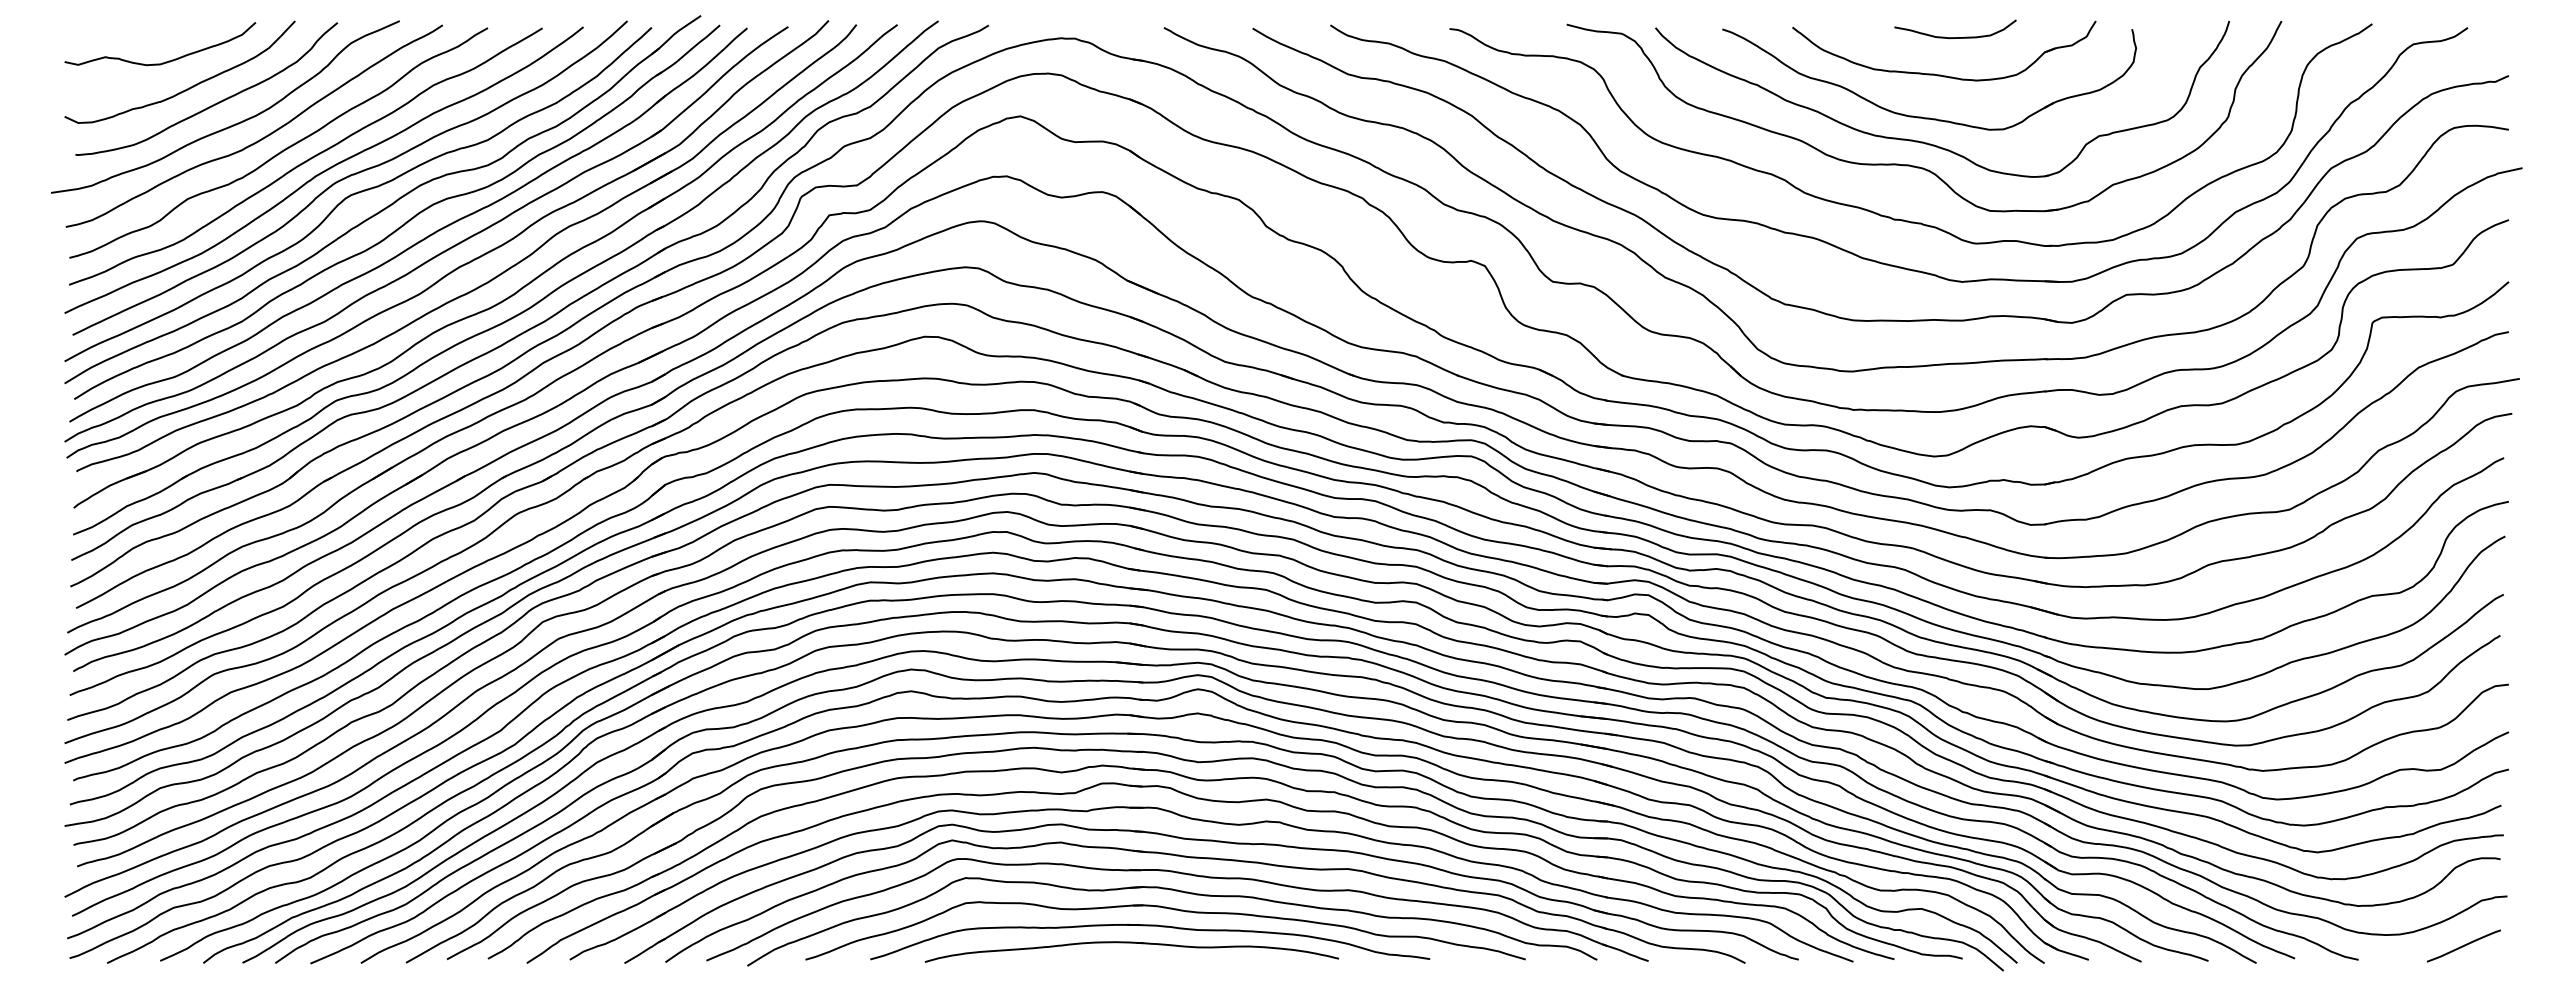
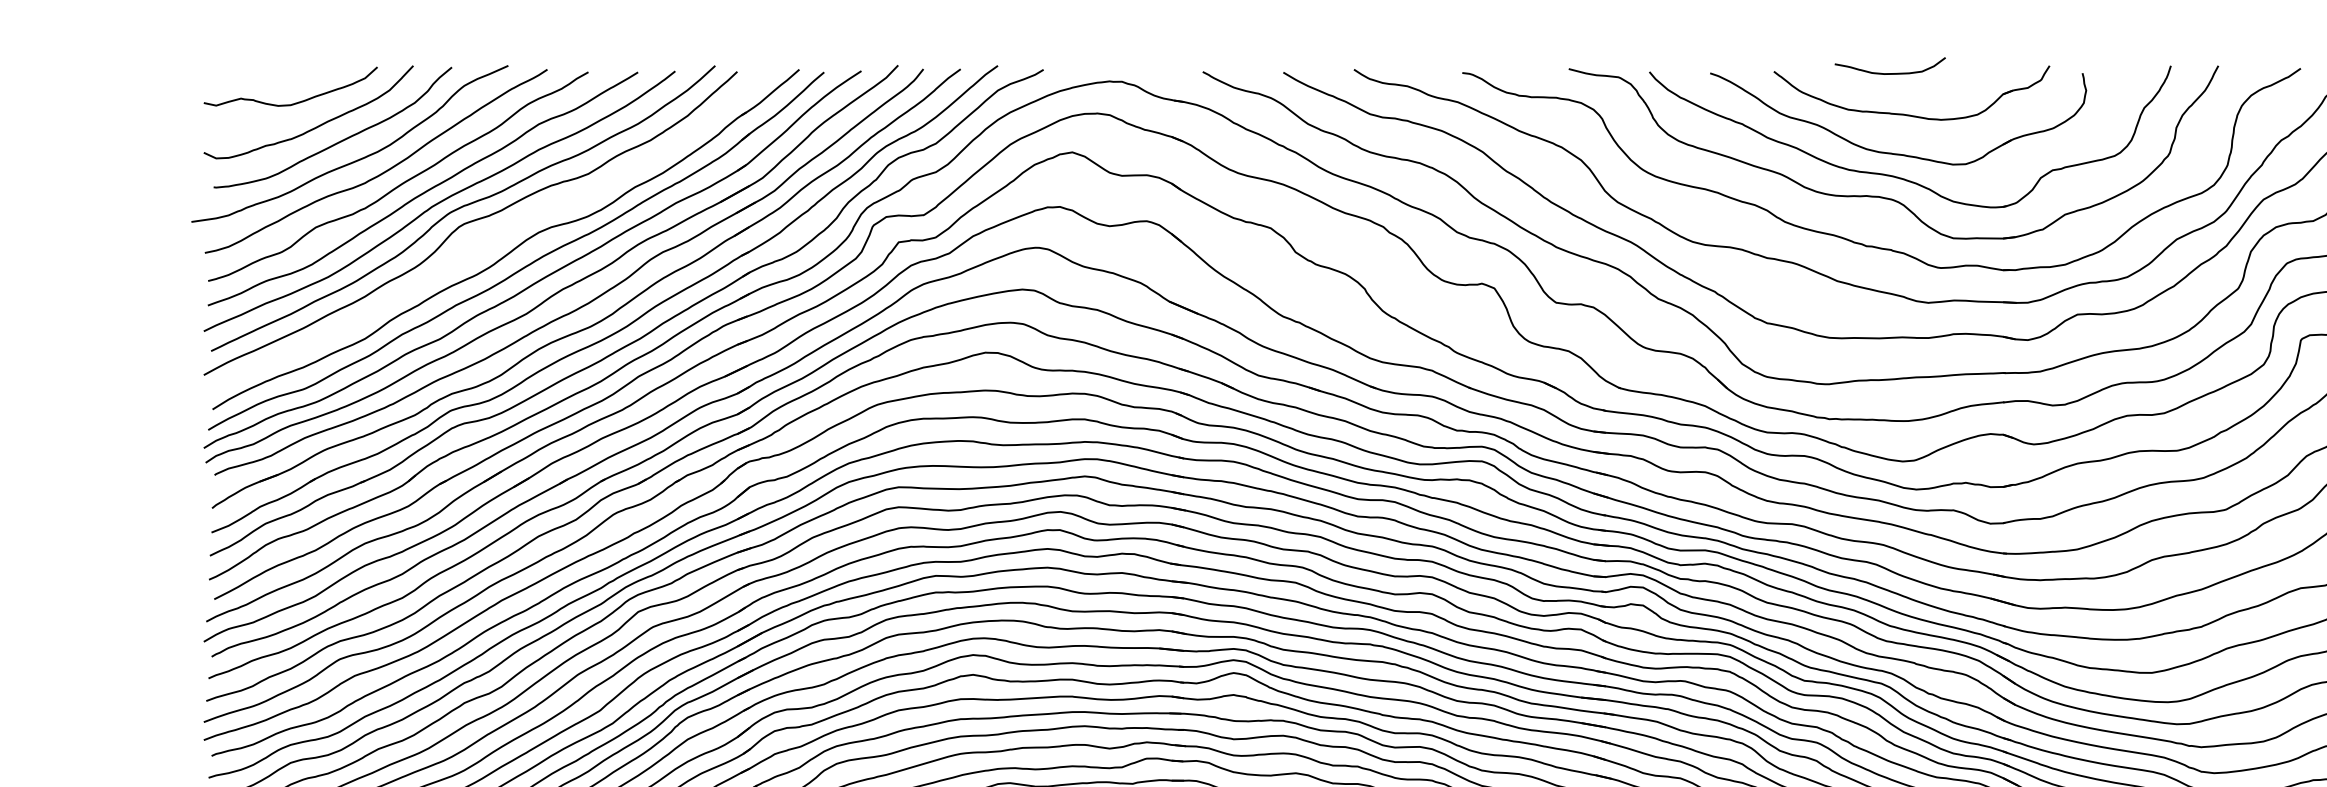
curve: (1955, 37) -> (1890, 73), moved
part: (386, 206) -> (496, 234), removed

